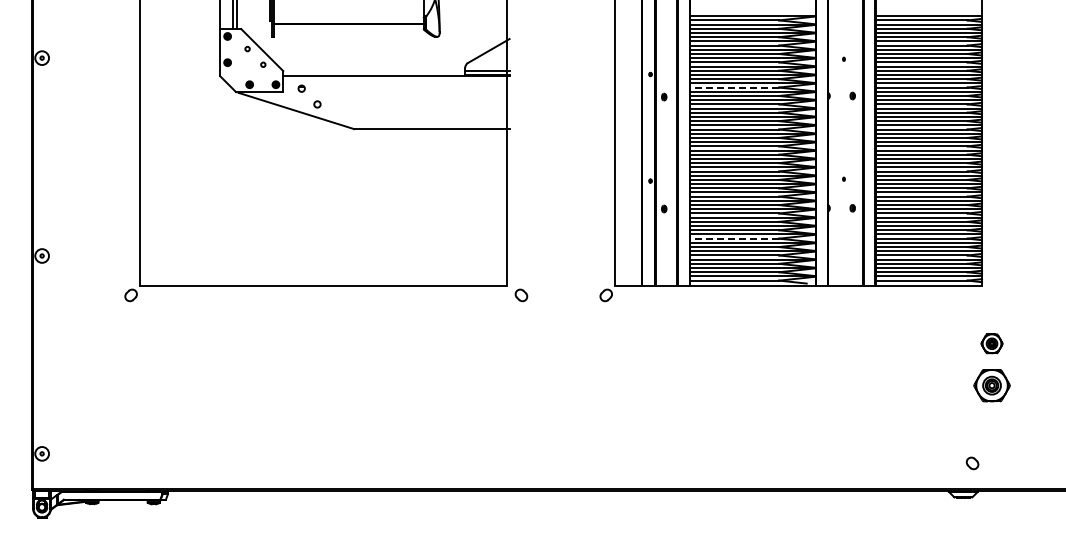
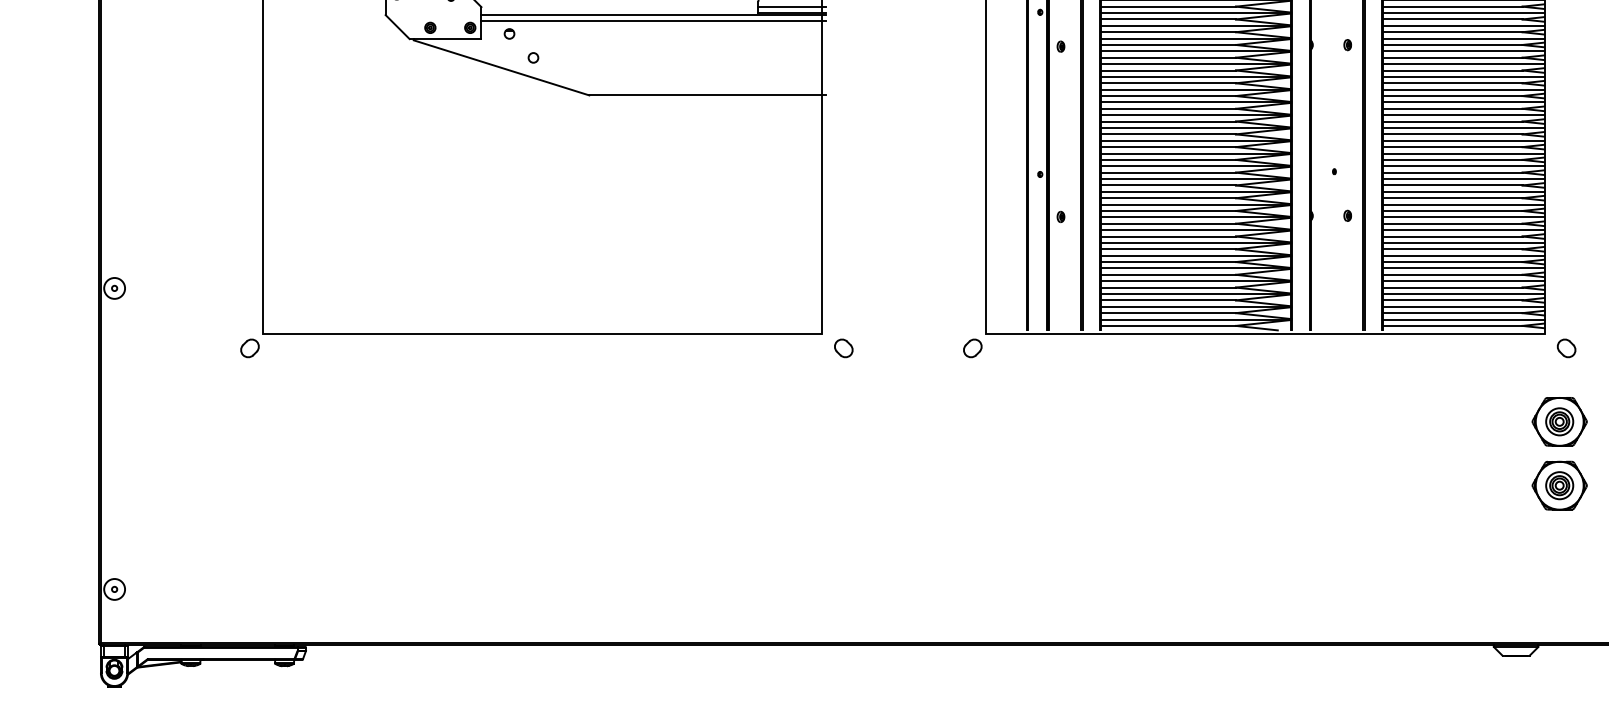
line: (396, 79) -> (653, 19), added
line: (734, 87) -> (1167, 32), dashed -> solid
line: (734, 238) -> (1167, 261), dashed -> solid
part: (991, 343) -> (1558, 421), size x1.67
part: (972, 463) -> (1566, 348), moved

